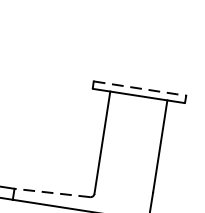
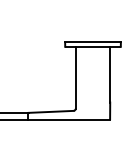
line: (140, 88) -> (93, 42), dashed -> solid
line: (51, 192) -> (50, 111), dashed -> solid

